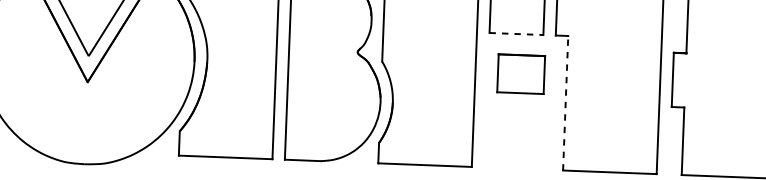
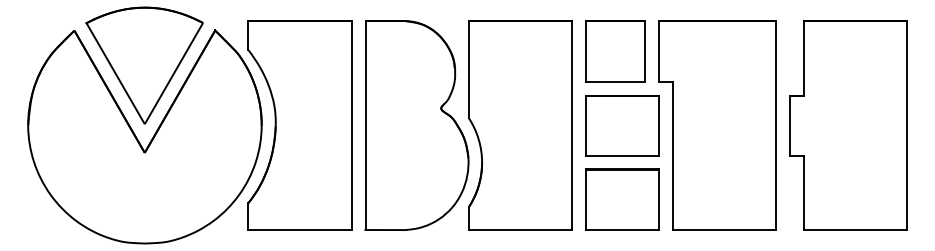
line: (516, 33) -> (615, 81), dashed -> solid
part: (521, 74) -> (622, 125), size x1.43
line: (565, 102) -> (672, 155), dashed -> solid
part: (518, 141) -> (622, 199), added

